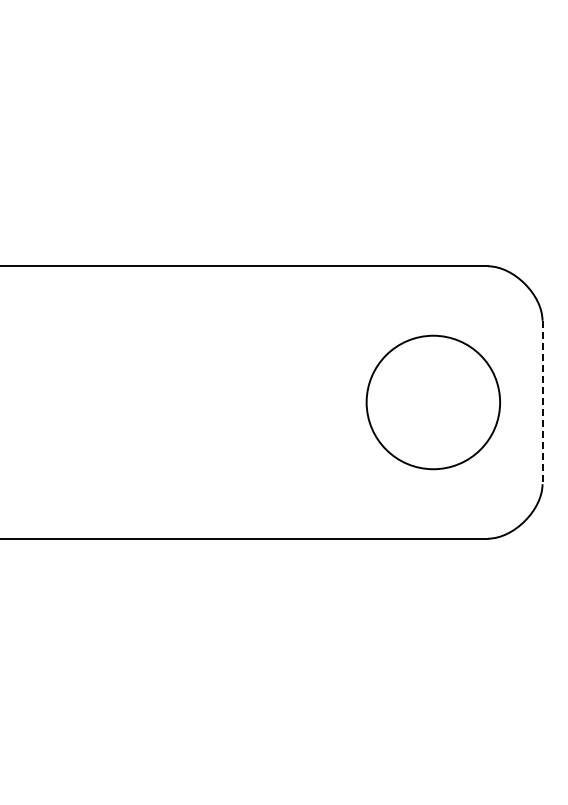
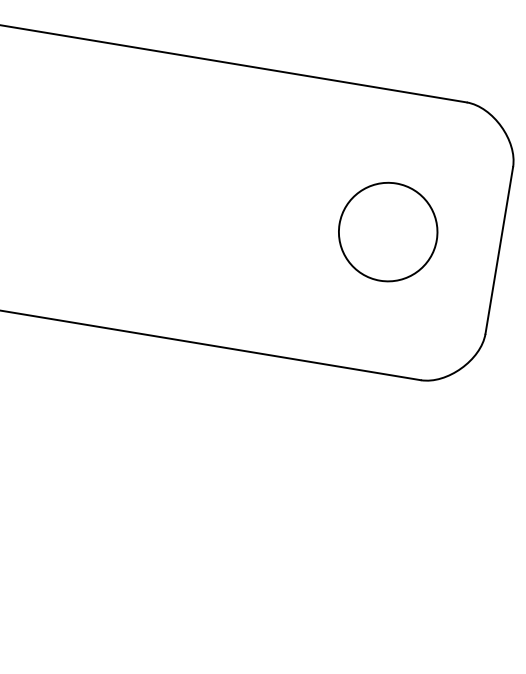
circle: (433, 402) -> (388, 232), size x0.71
line: (542, 402) -> (499, 250), dashed -> solid

